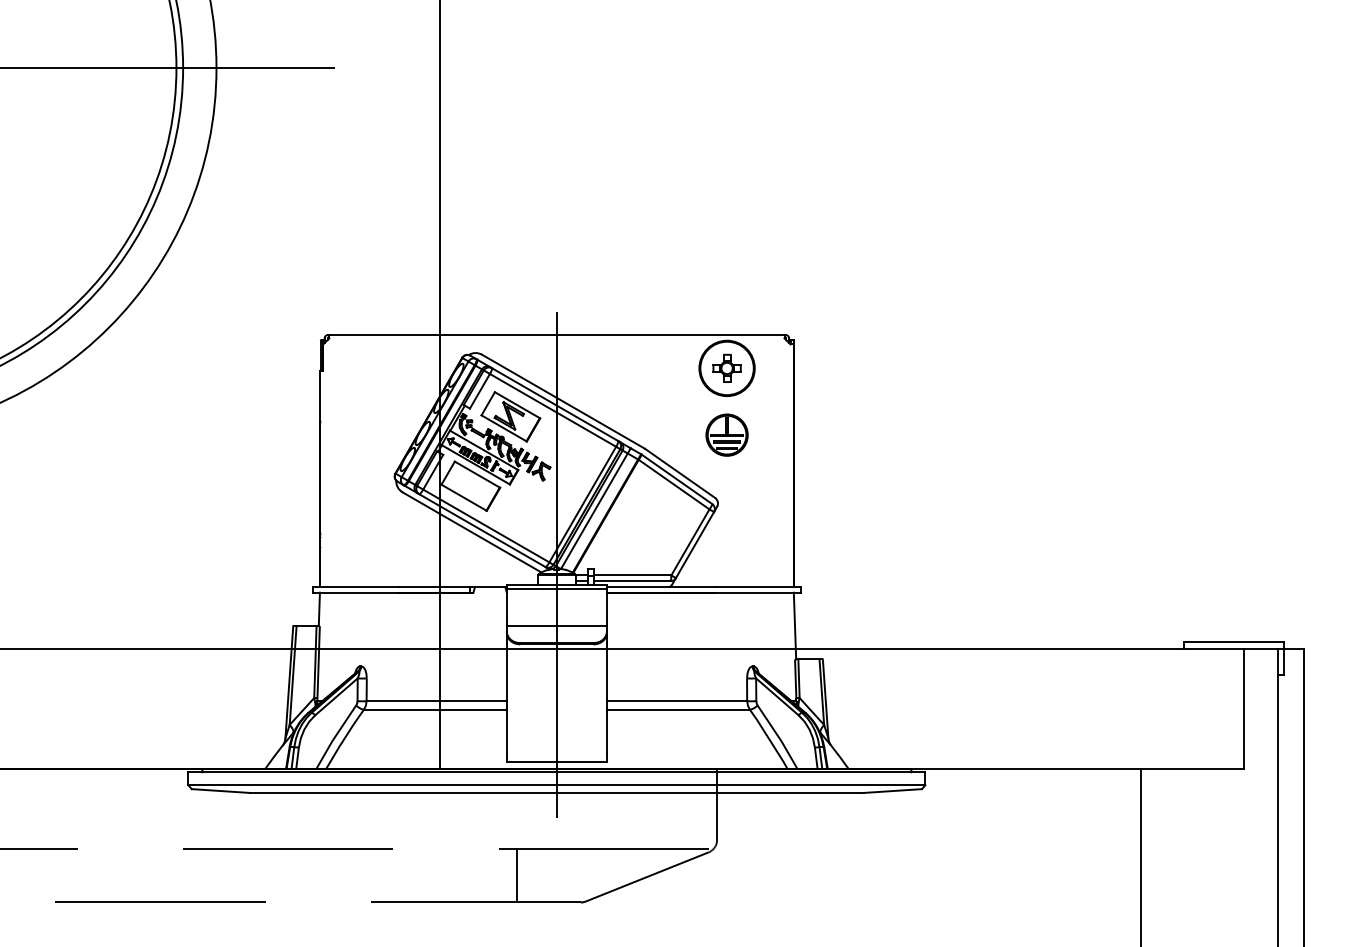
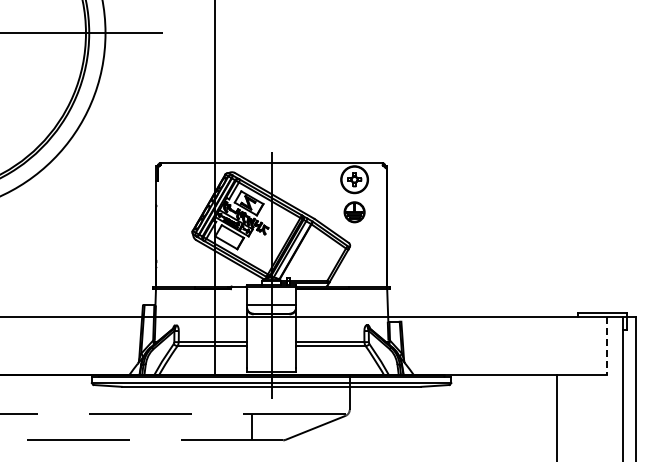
line: (1245, 710) -> (607, 346), solid -> dashed

